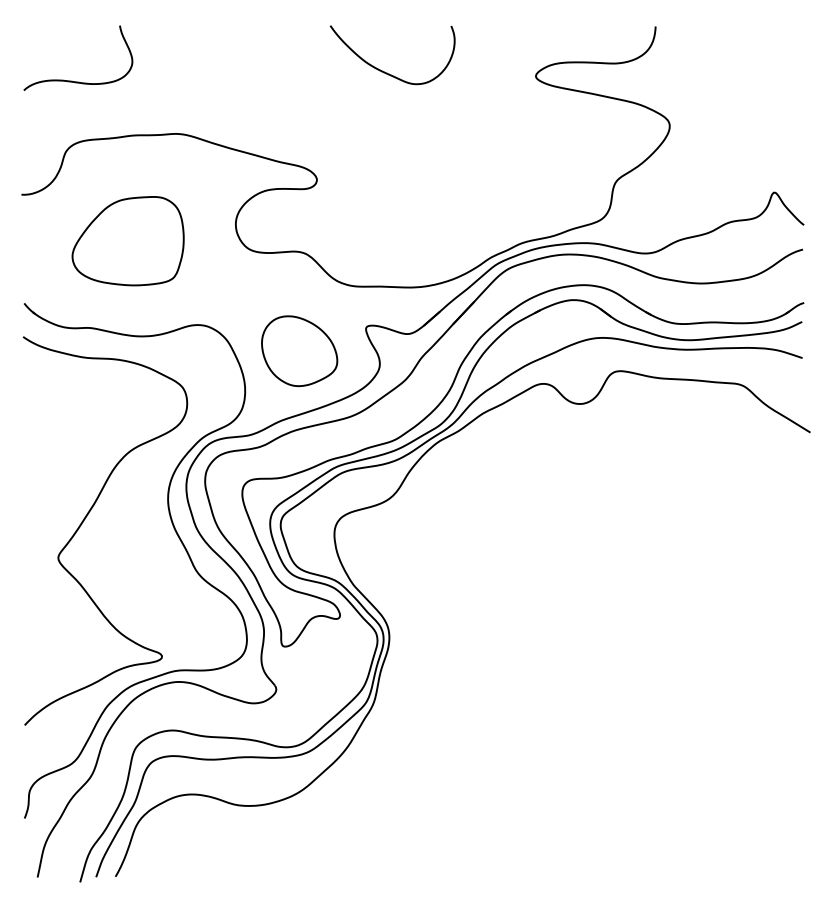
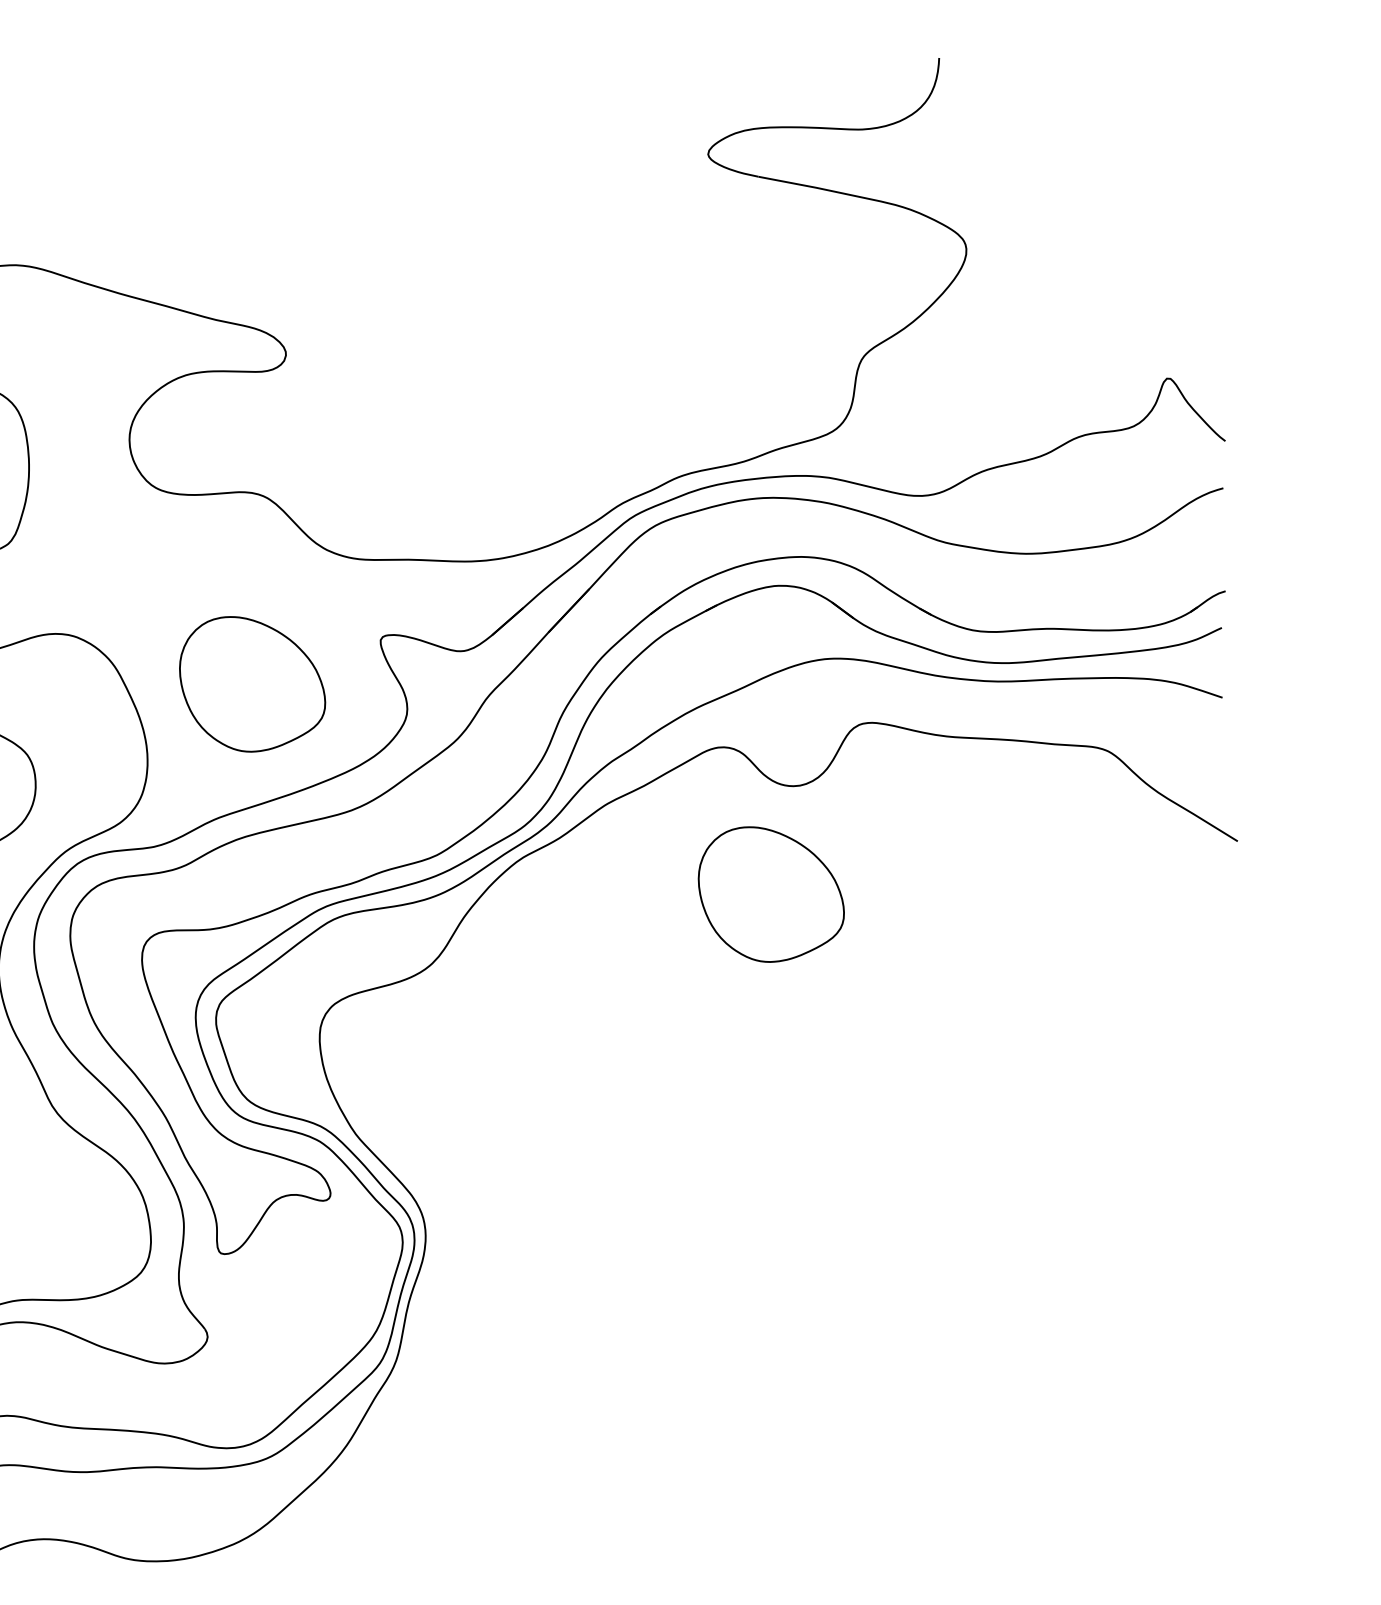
curve: (387, 72) -> (422, 146), removed
part: (568, 460) -> (771, 895), added

